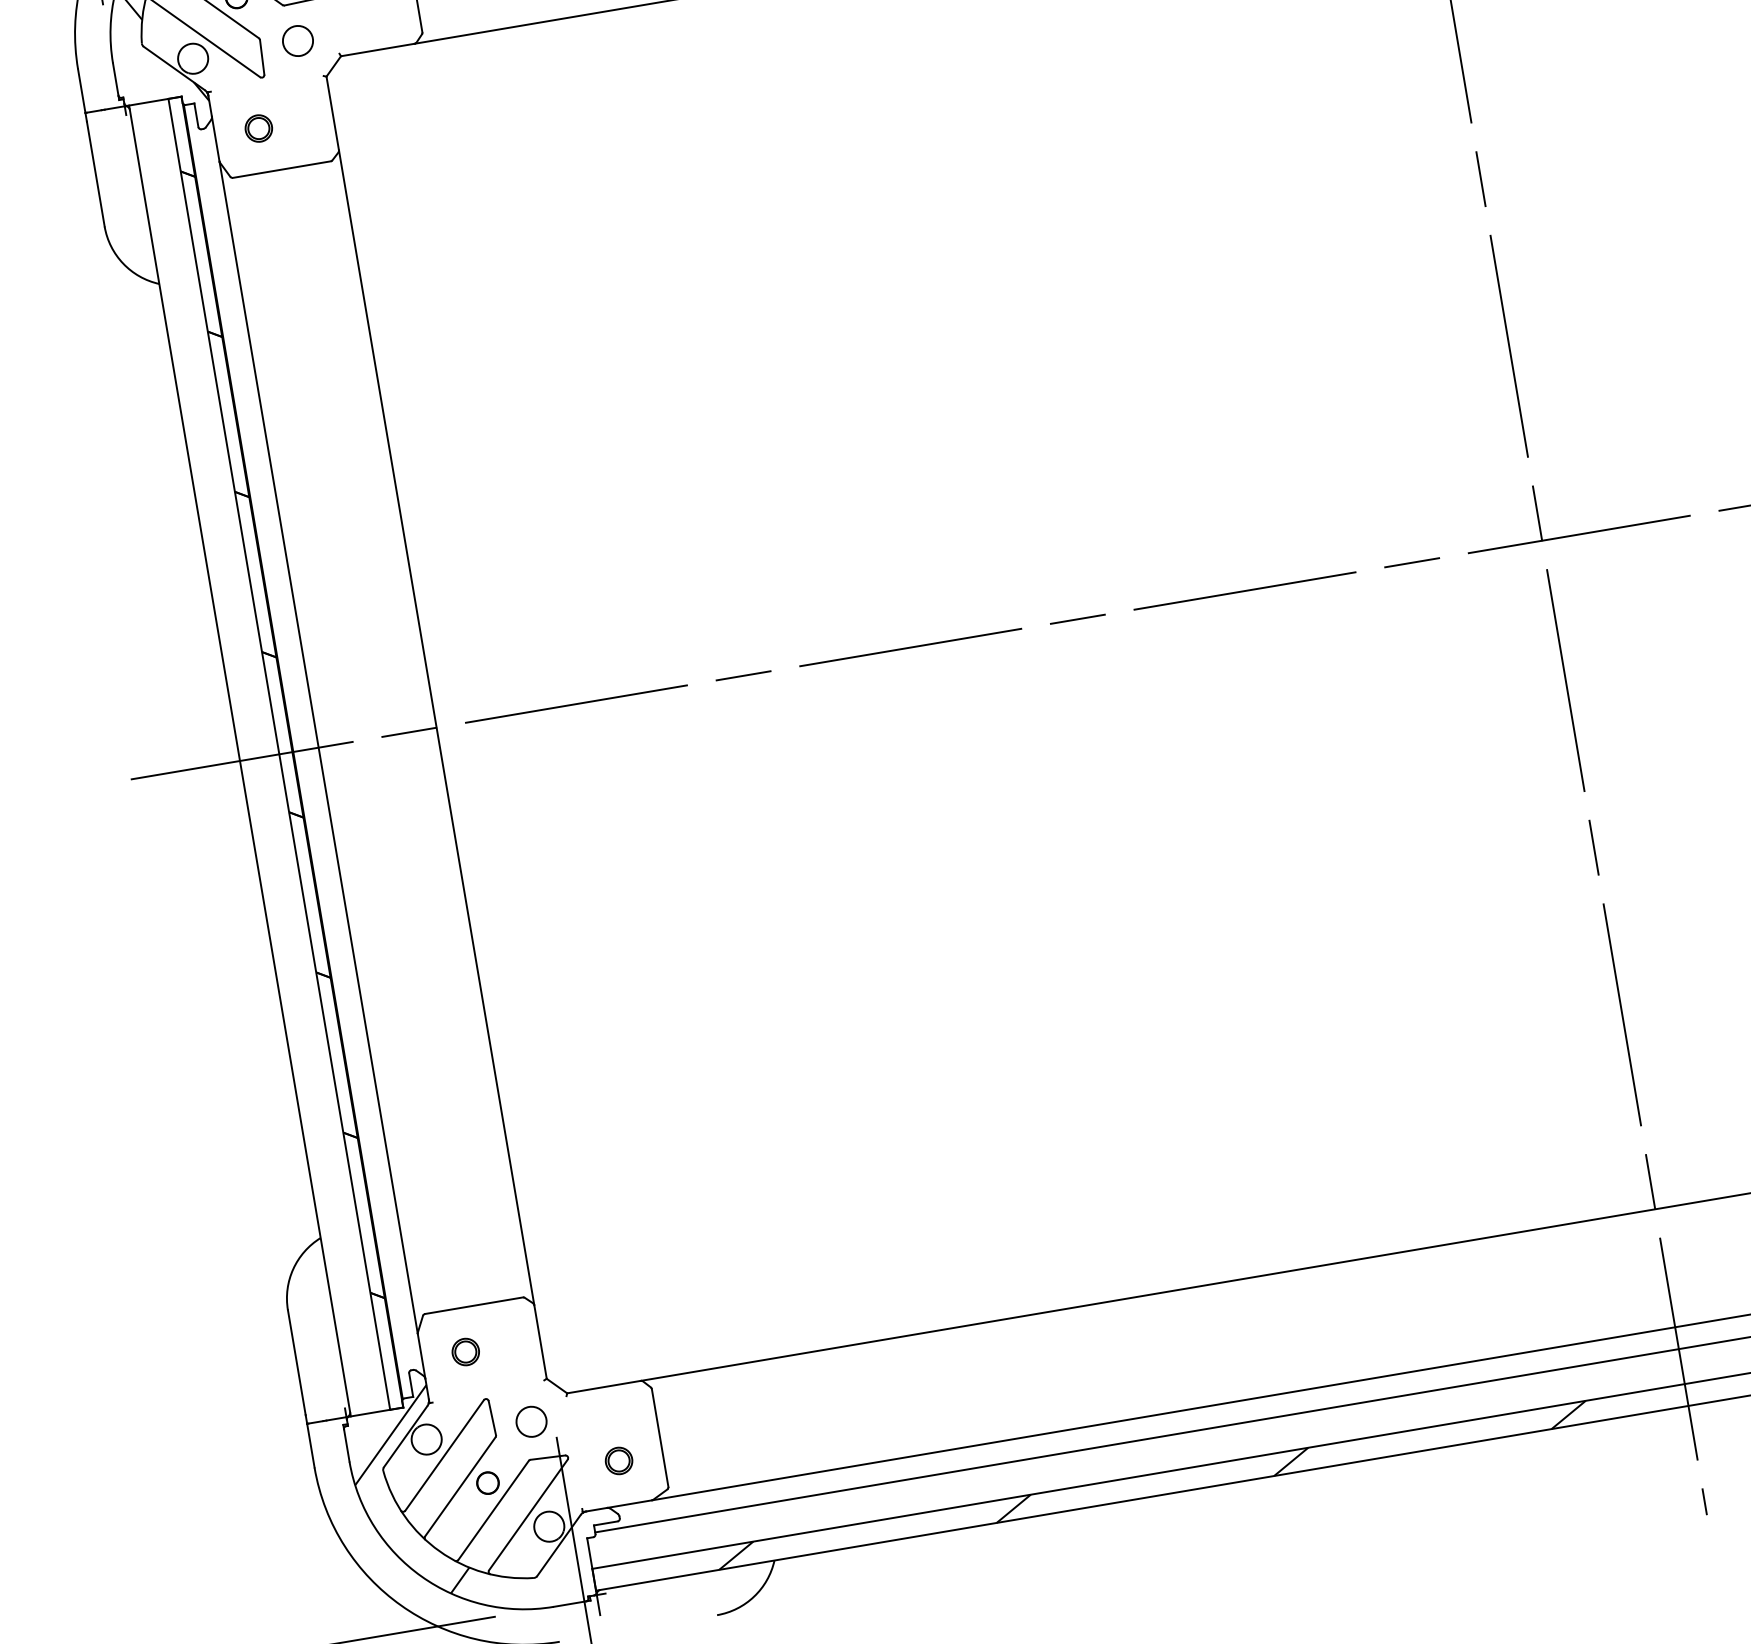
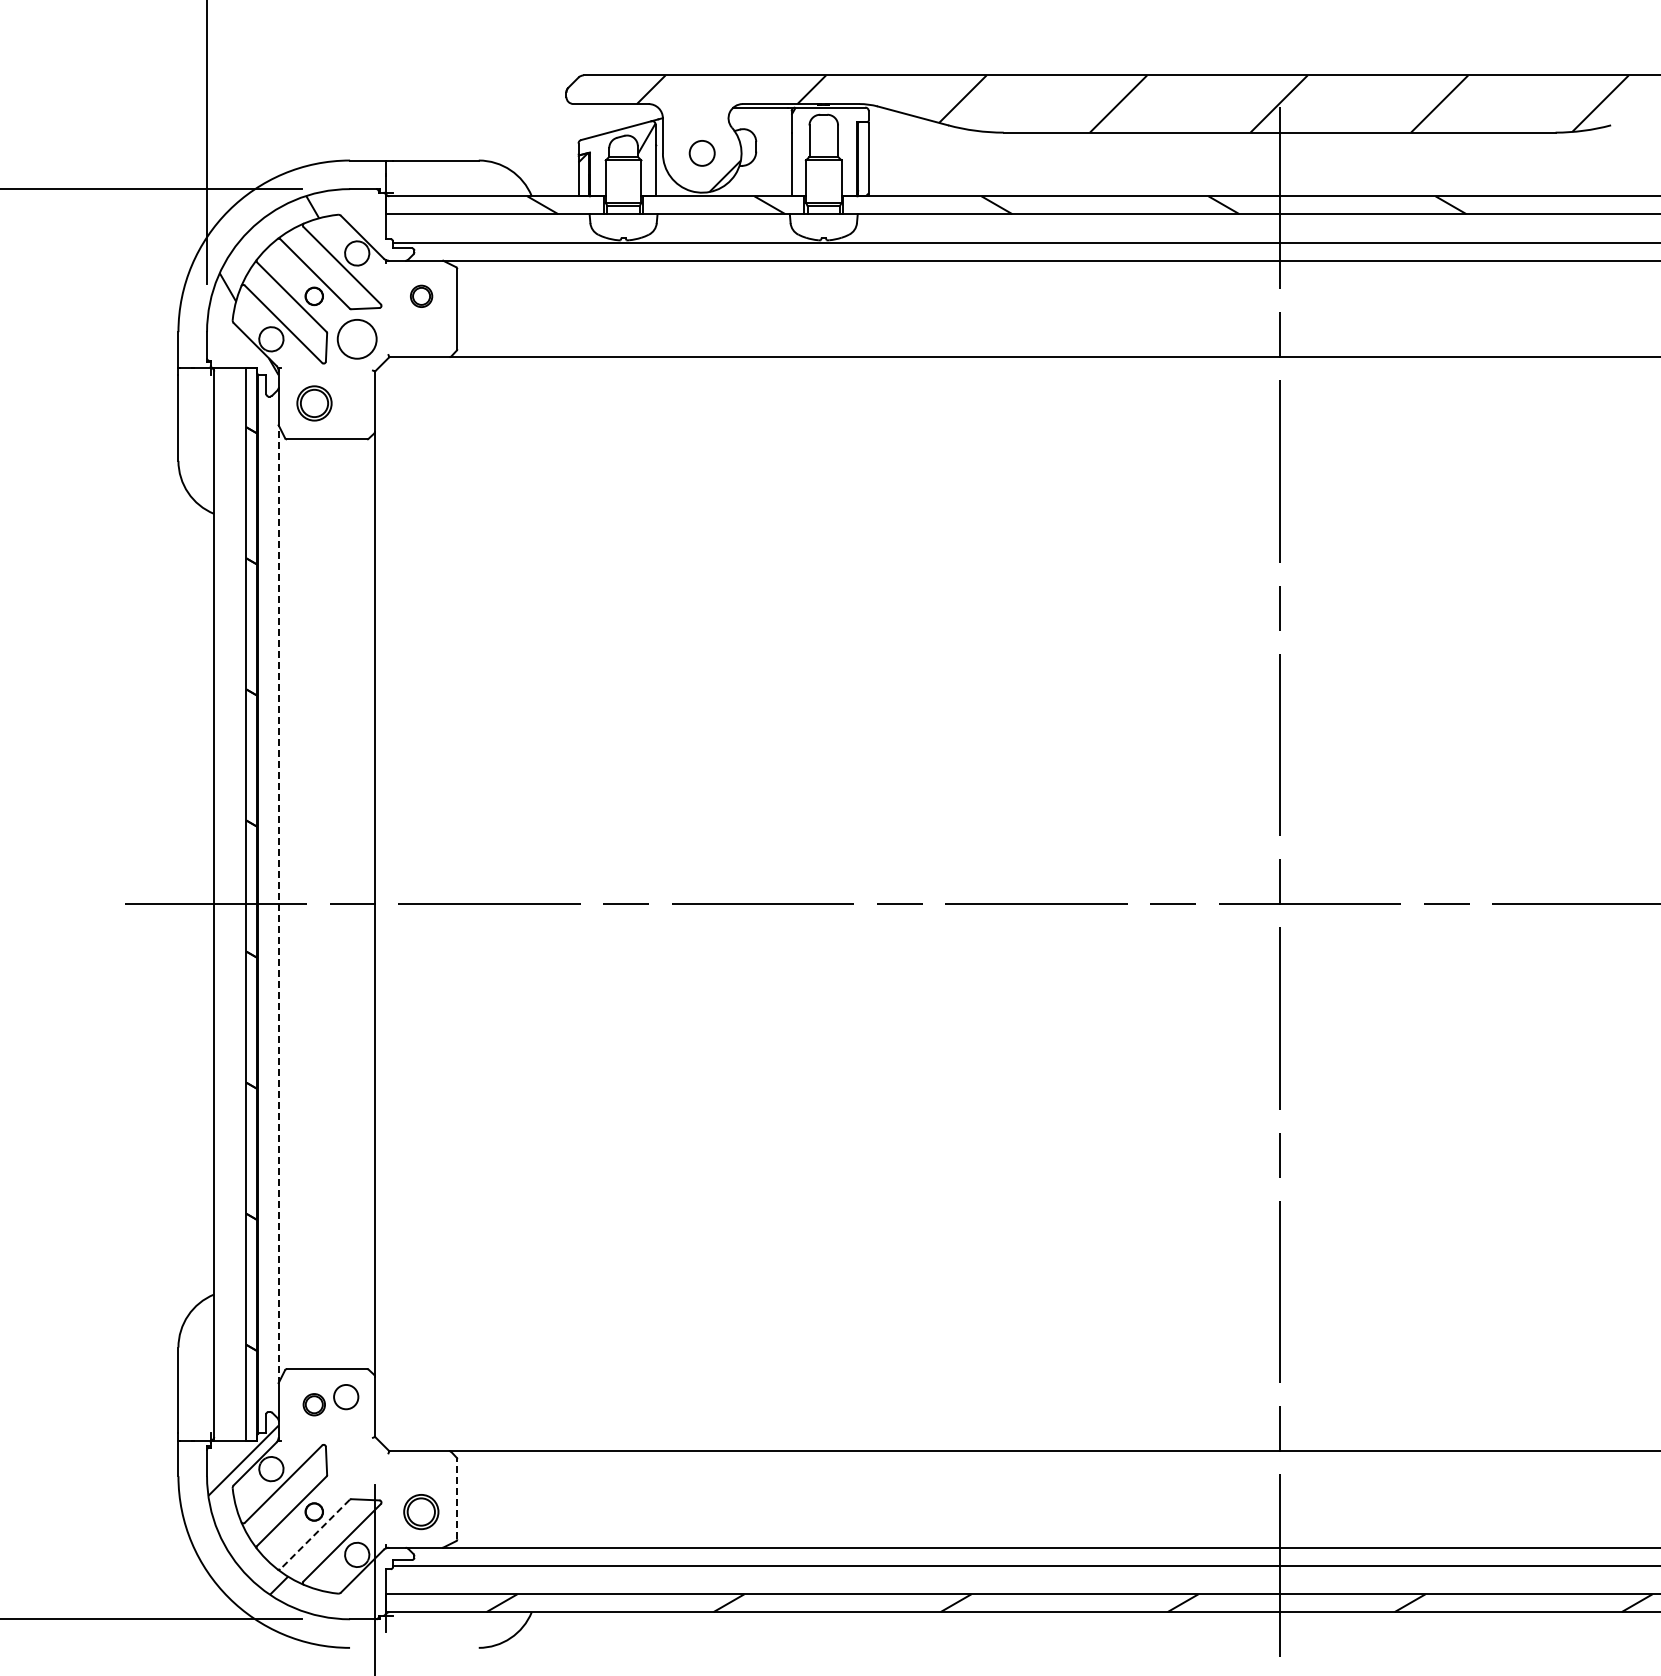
circle: (298, 41) -> (357, 339), size x1.6
part: (257, 128) -> (313, 403), size x1.6
line: (318, 748) -> (278, 904), solid -> dashed
circle: (531, 1422) -> (346, 1397), moved
line: (660, 1437) -> (457, 1498), solid -> dashed
part: (618, 1460) -> (421, 1511), size x1.6
line: (492, 1510) -> (314, 1534), solid -> dashed

